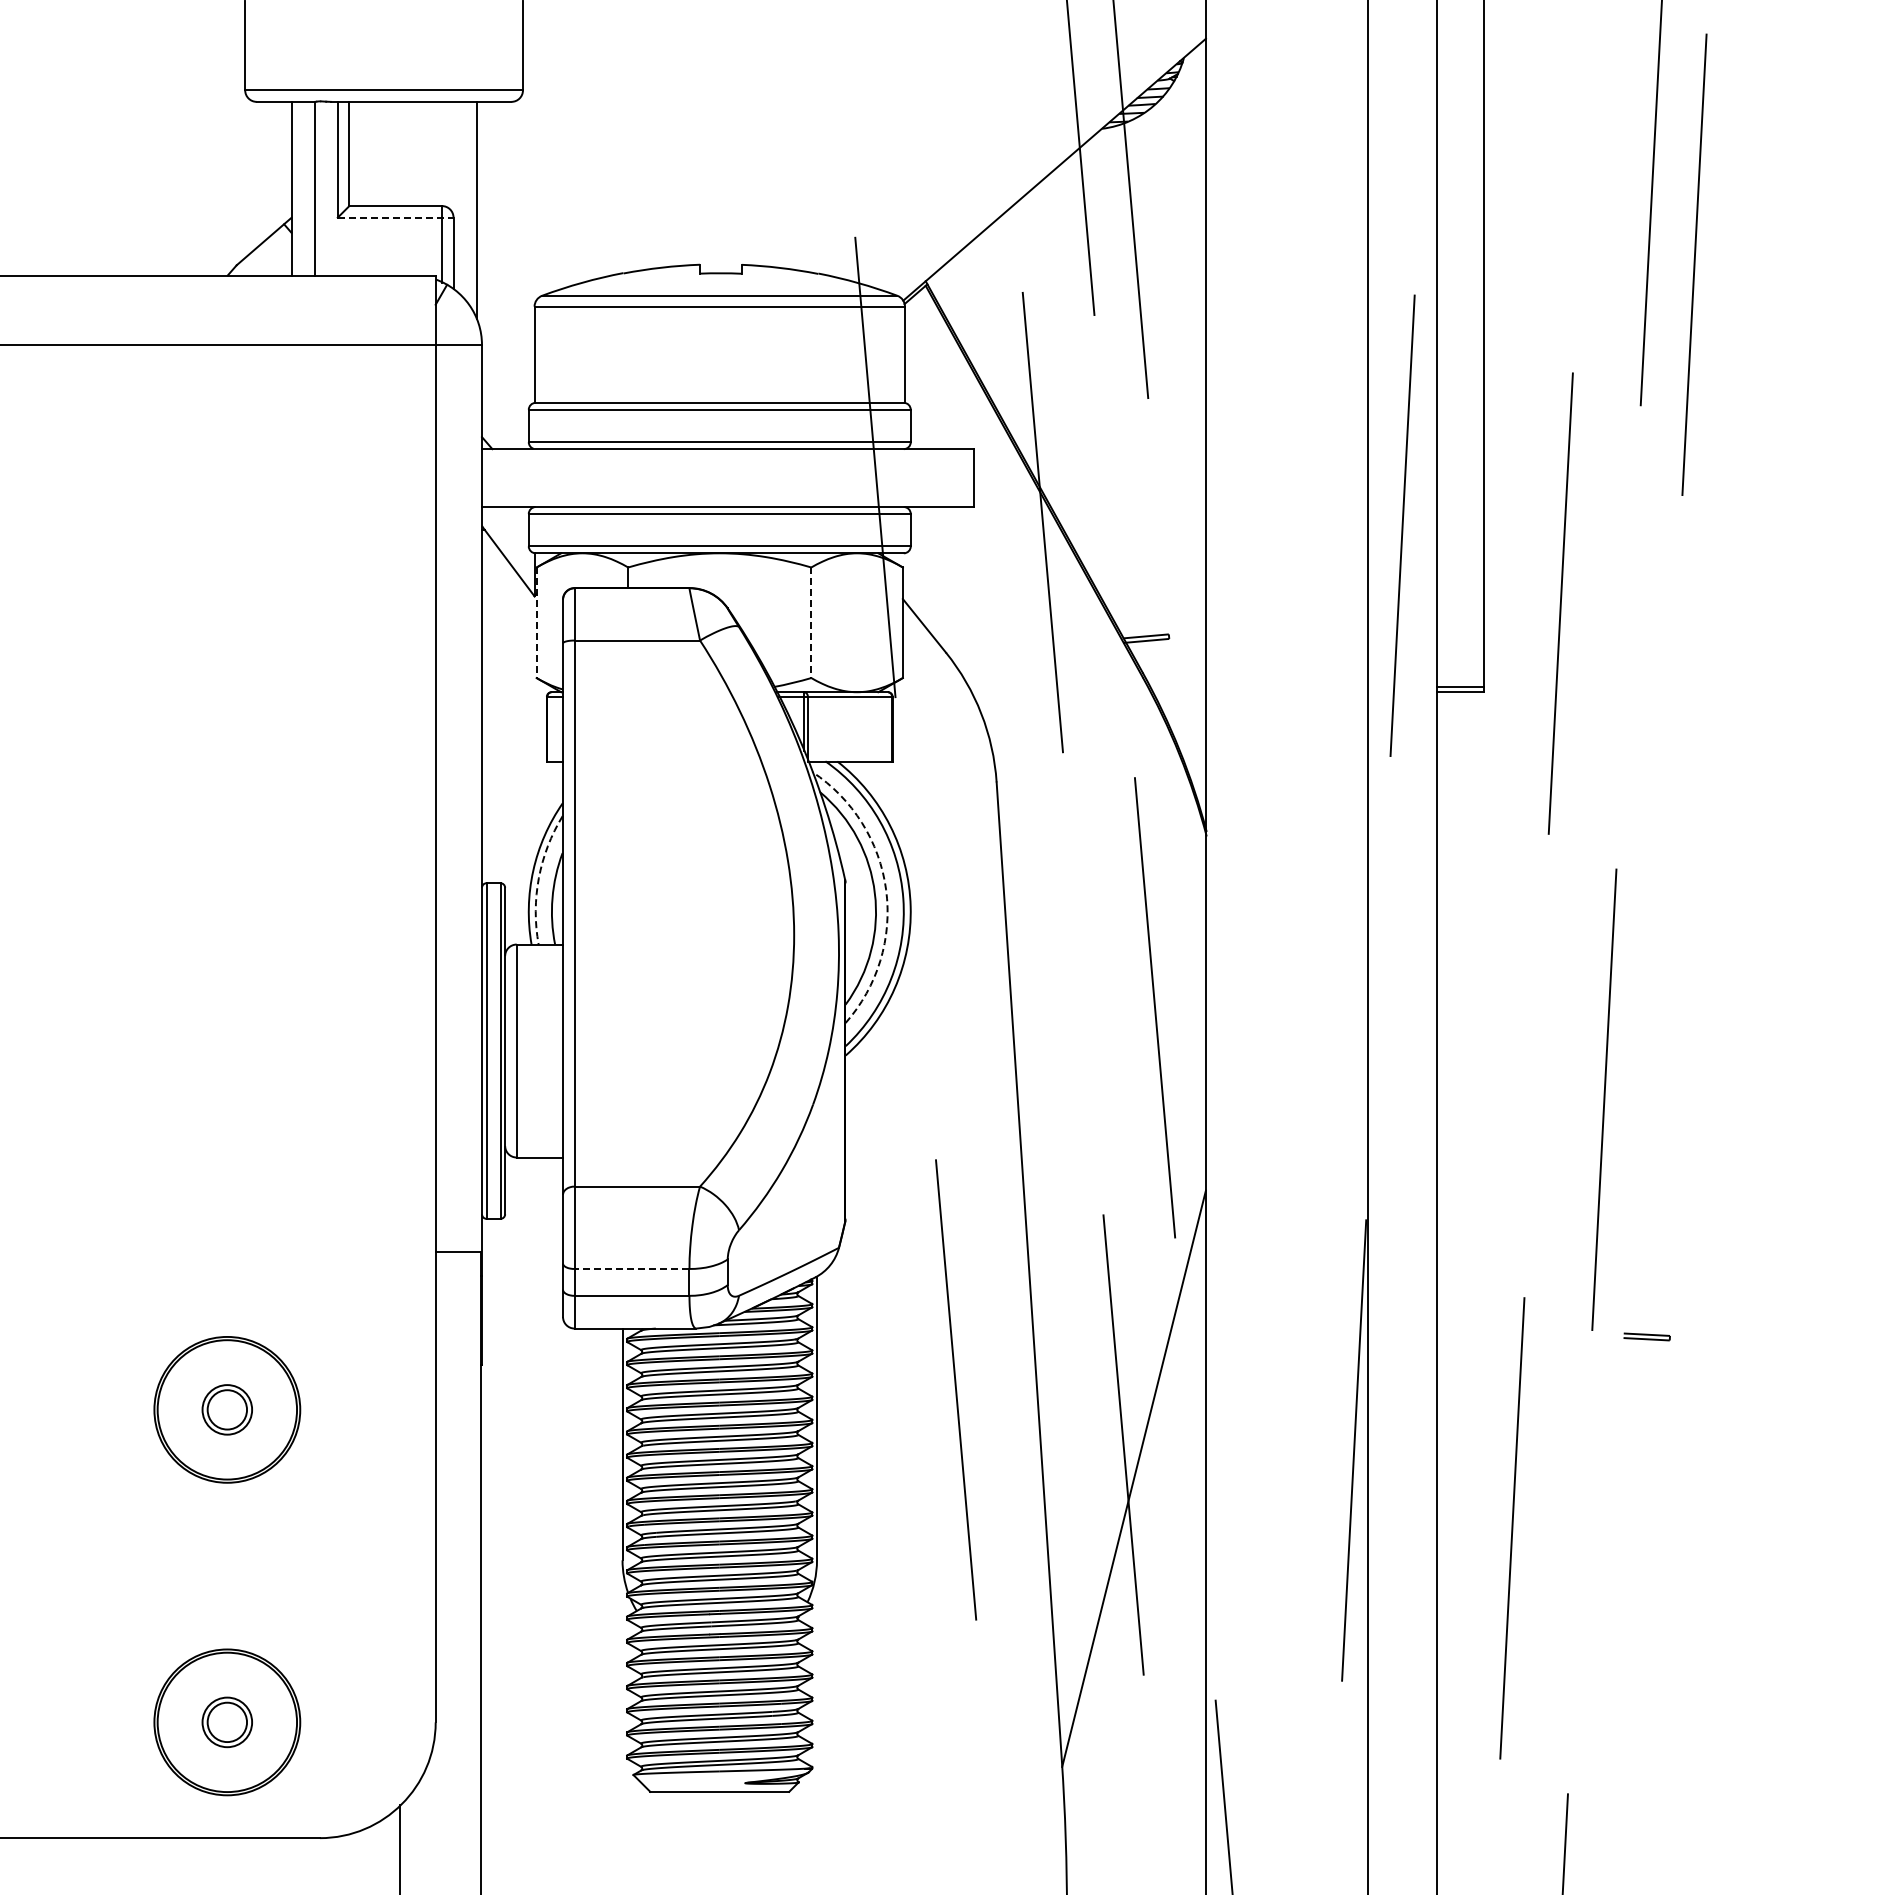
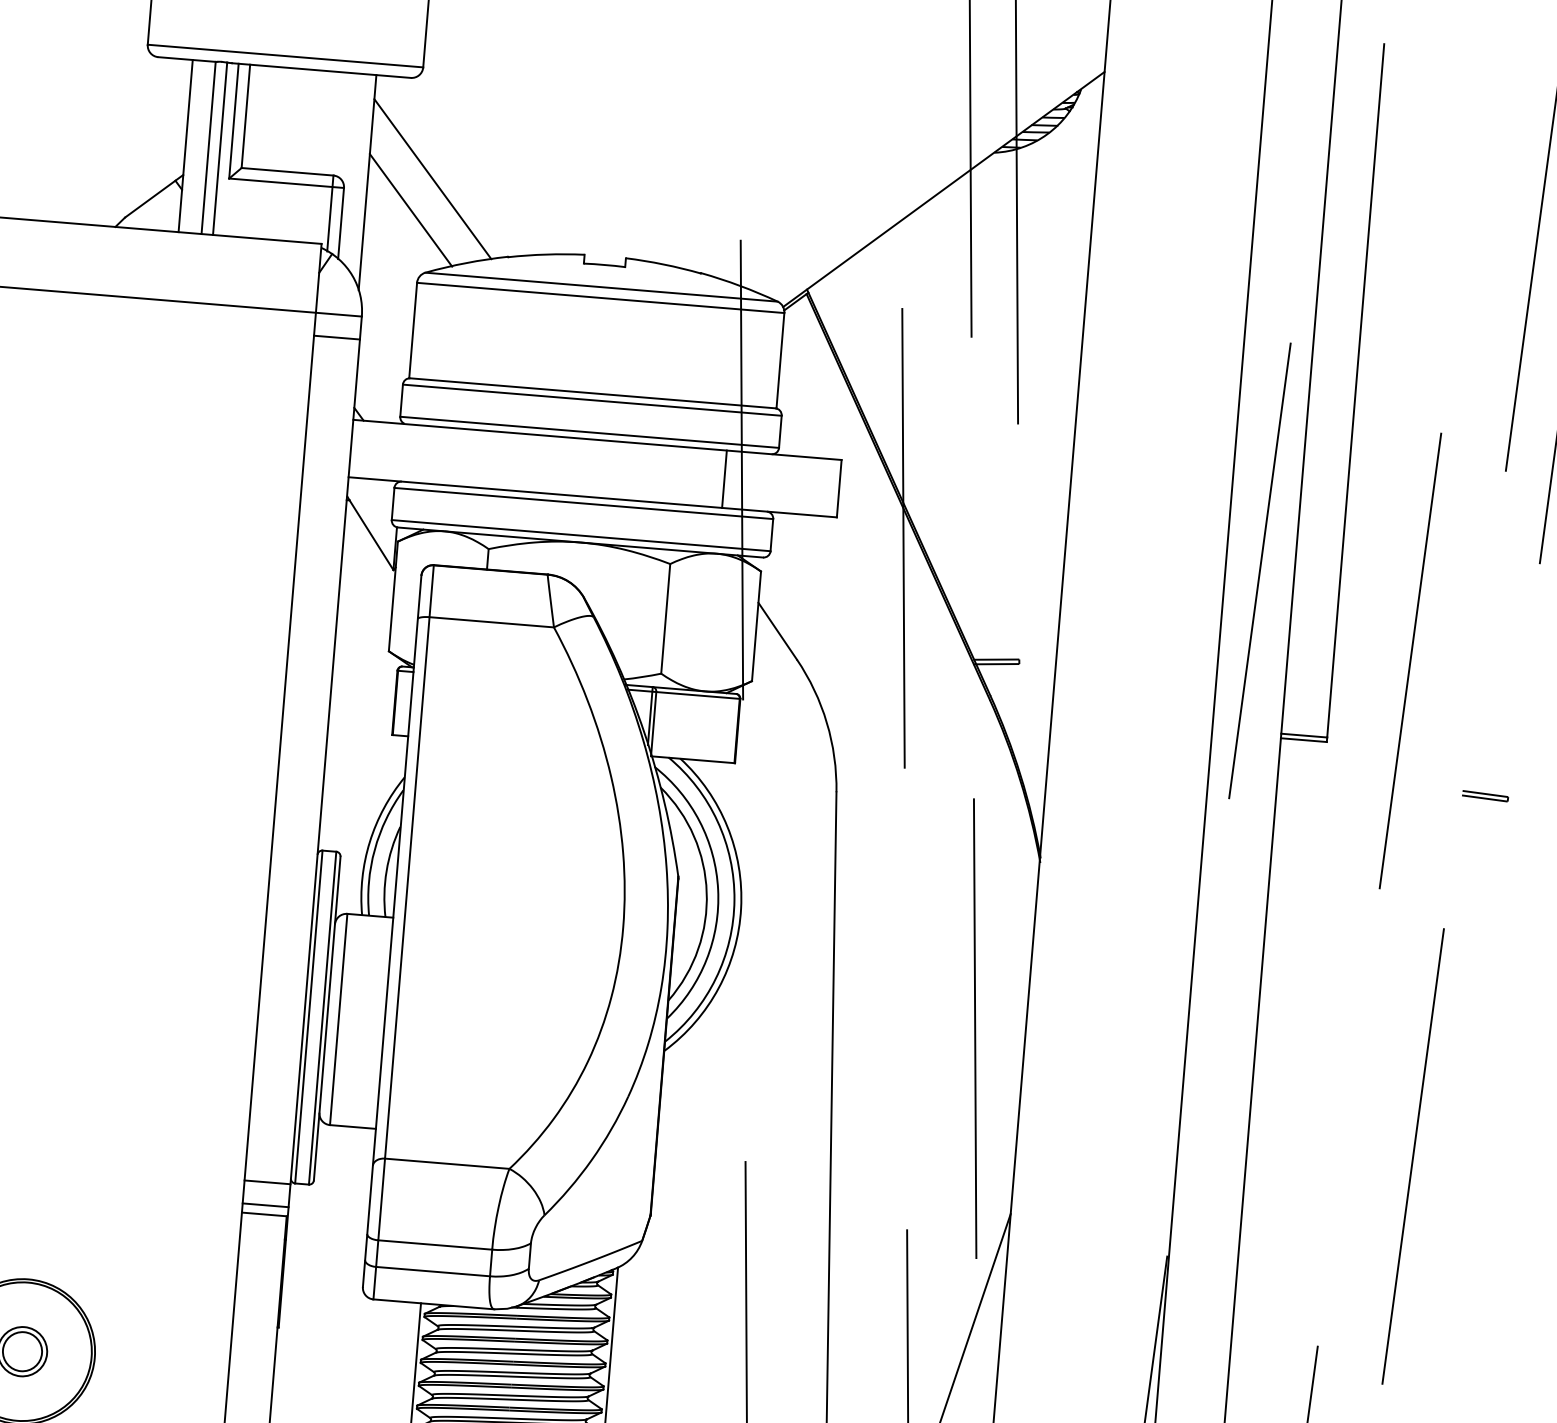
line: (326, 188) -> (220, 148), added
line: (541, 201) -> (432, 179), added
line: (395, 217) -> (286, 183), dashed -> solid
line: (522, 234) -> (410, 210), added
line: (458, 368) -> (336, 337), added
line: (858, 478) -> (724, 479), added
line: (536, 623) -> (393, 597), dashed -> solid
line: (811, 623) -> (665, 619), dashed -> solid
arc: (538, 878) -> (374, 850), dashed -> solid
arc: (886, 889) -> (718, 889), dashed -> solid
line: (458, 1220) -> (267, 1182), added
line: (458, 1243) -> (265, 1205), added
line: (631, 1268) -> (434, 1244), dashed -> solid
part: (1646, 1336) -> (1484, 795), moved

